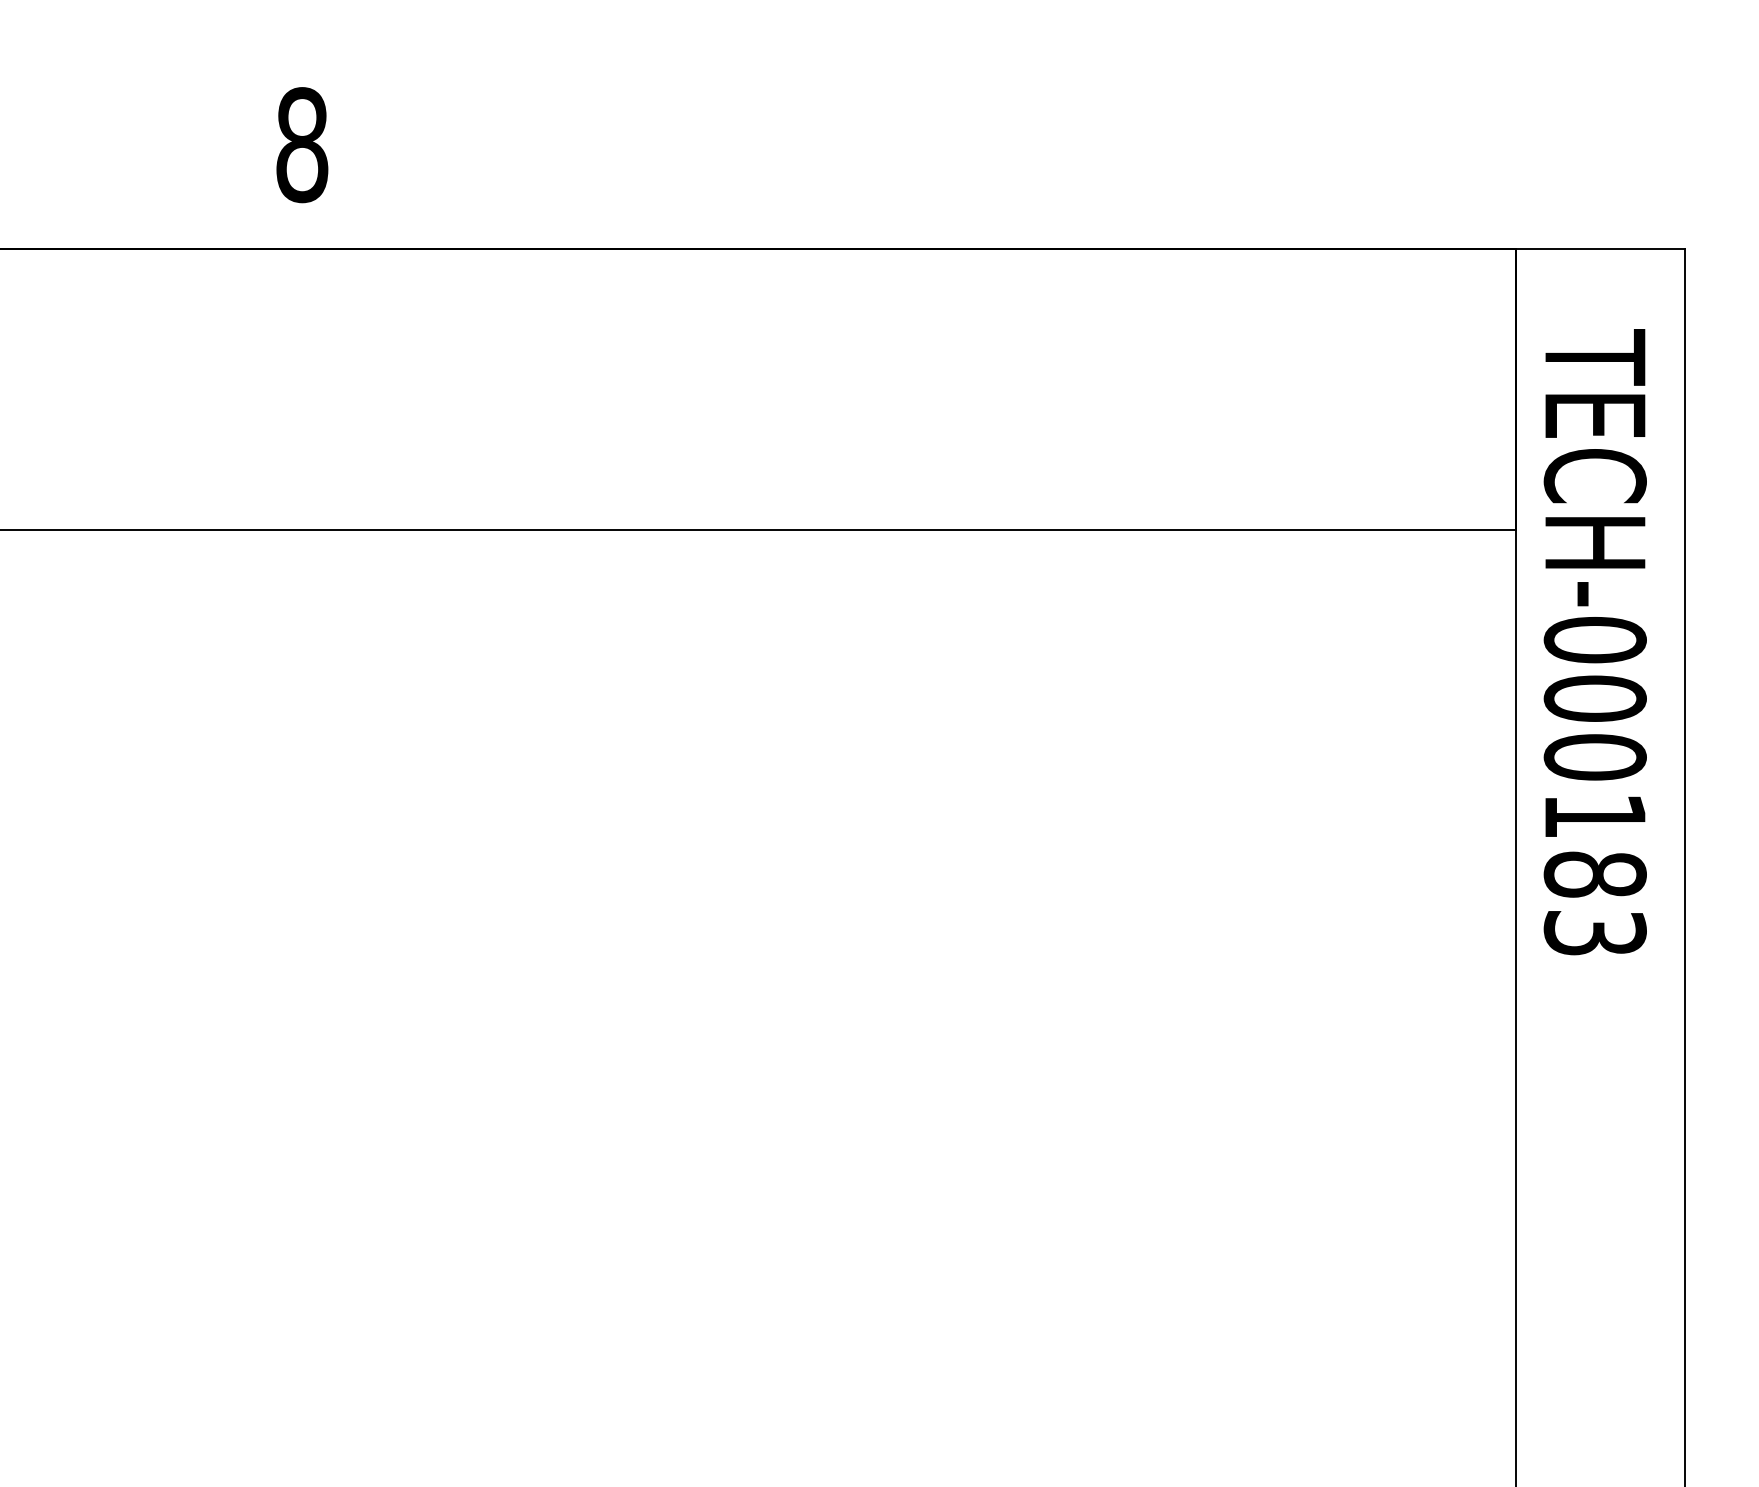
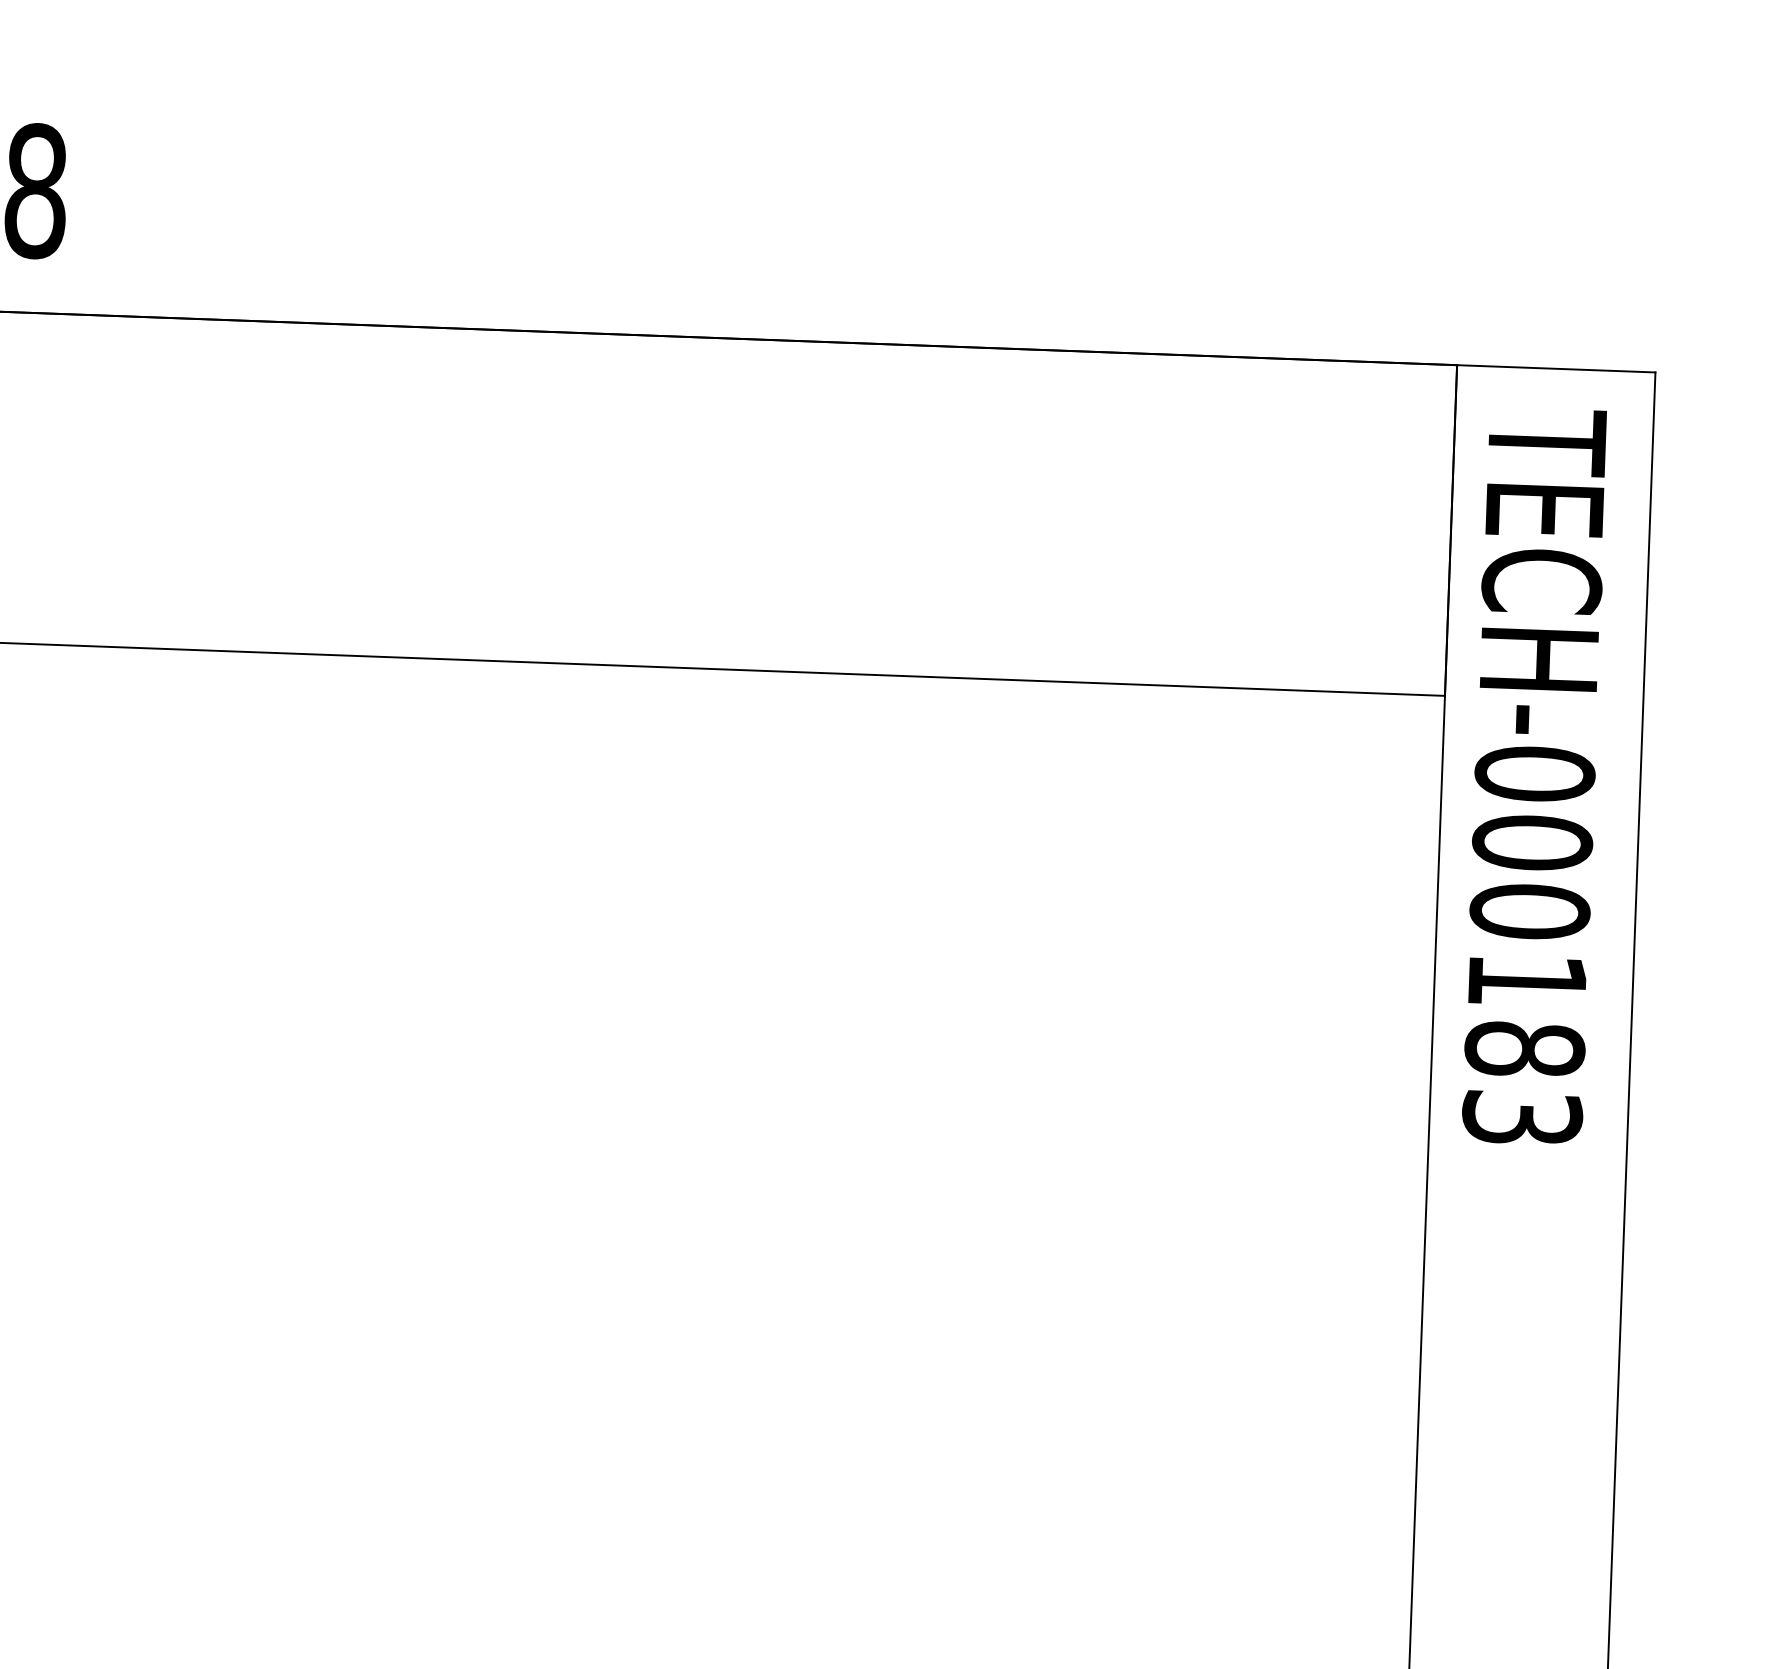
text: (1594, 642) -> (1534, 776), moved

